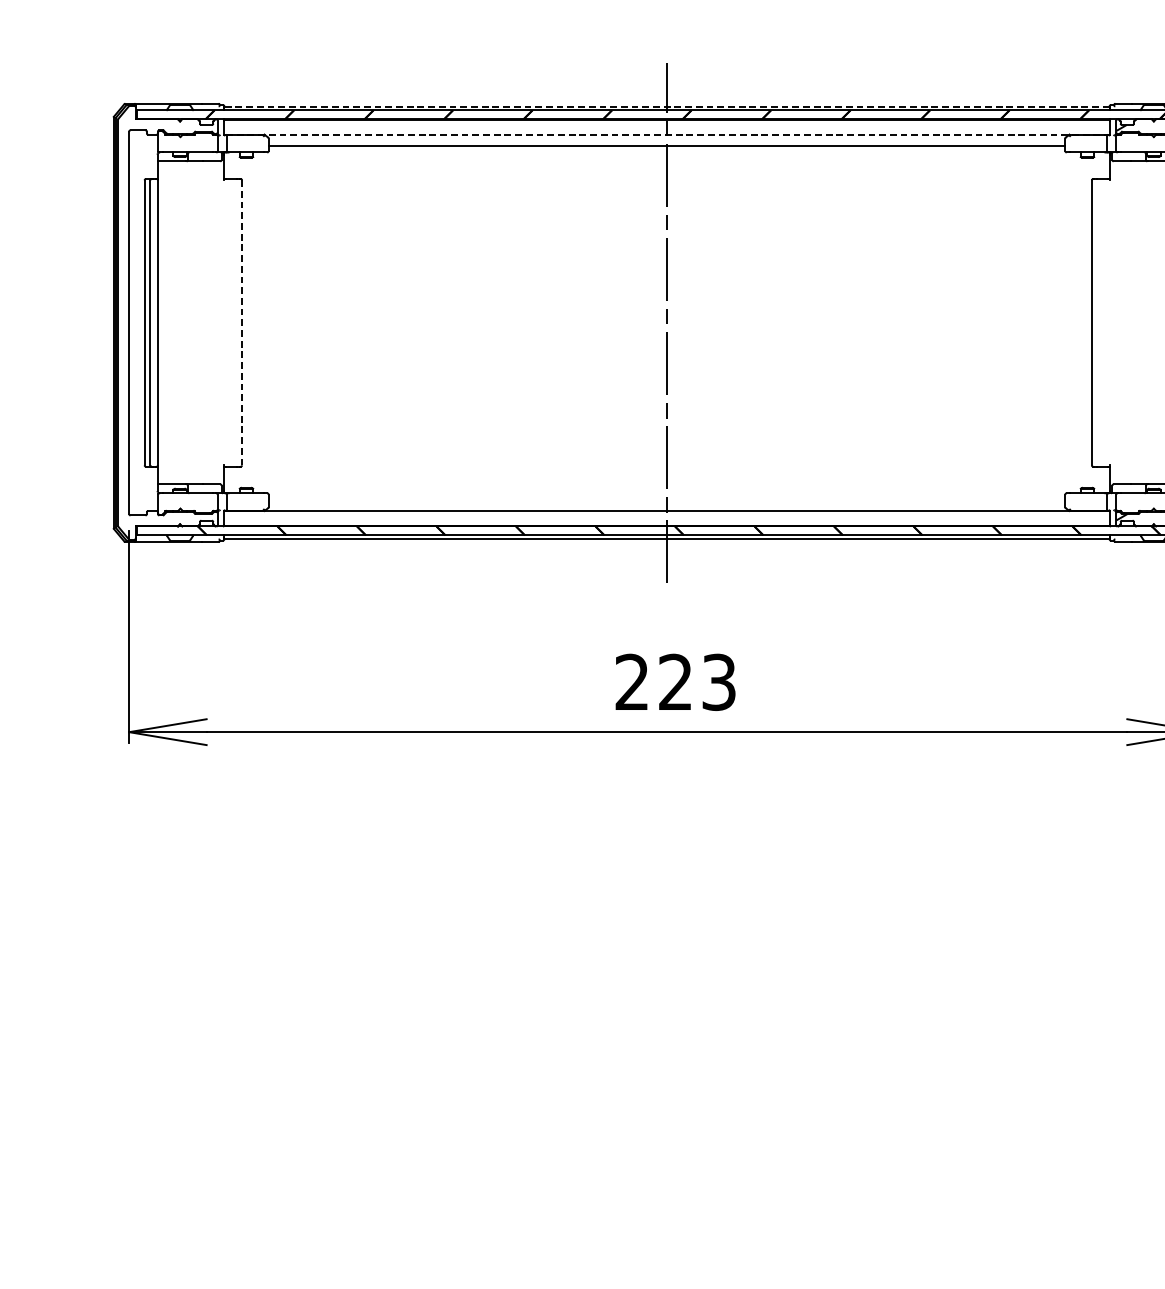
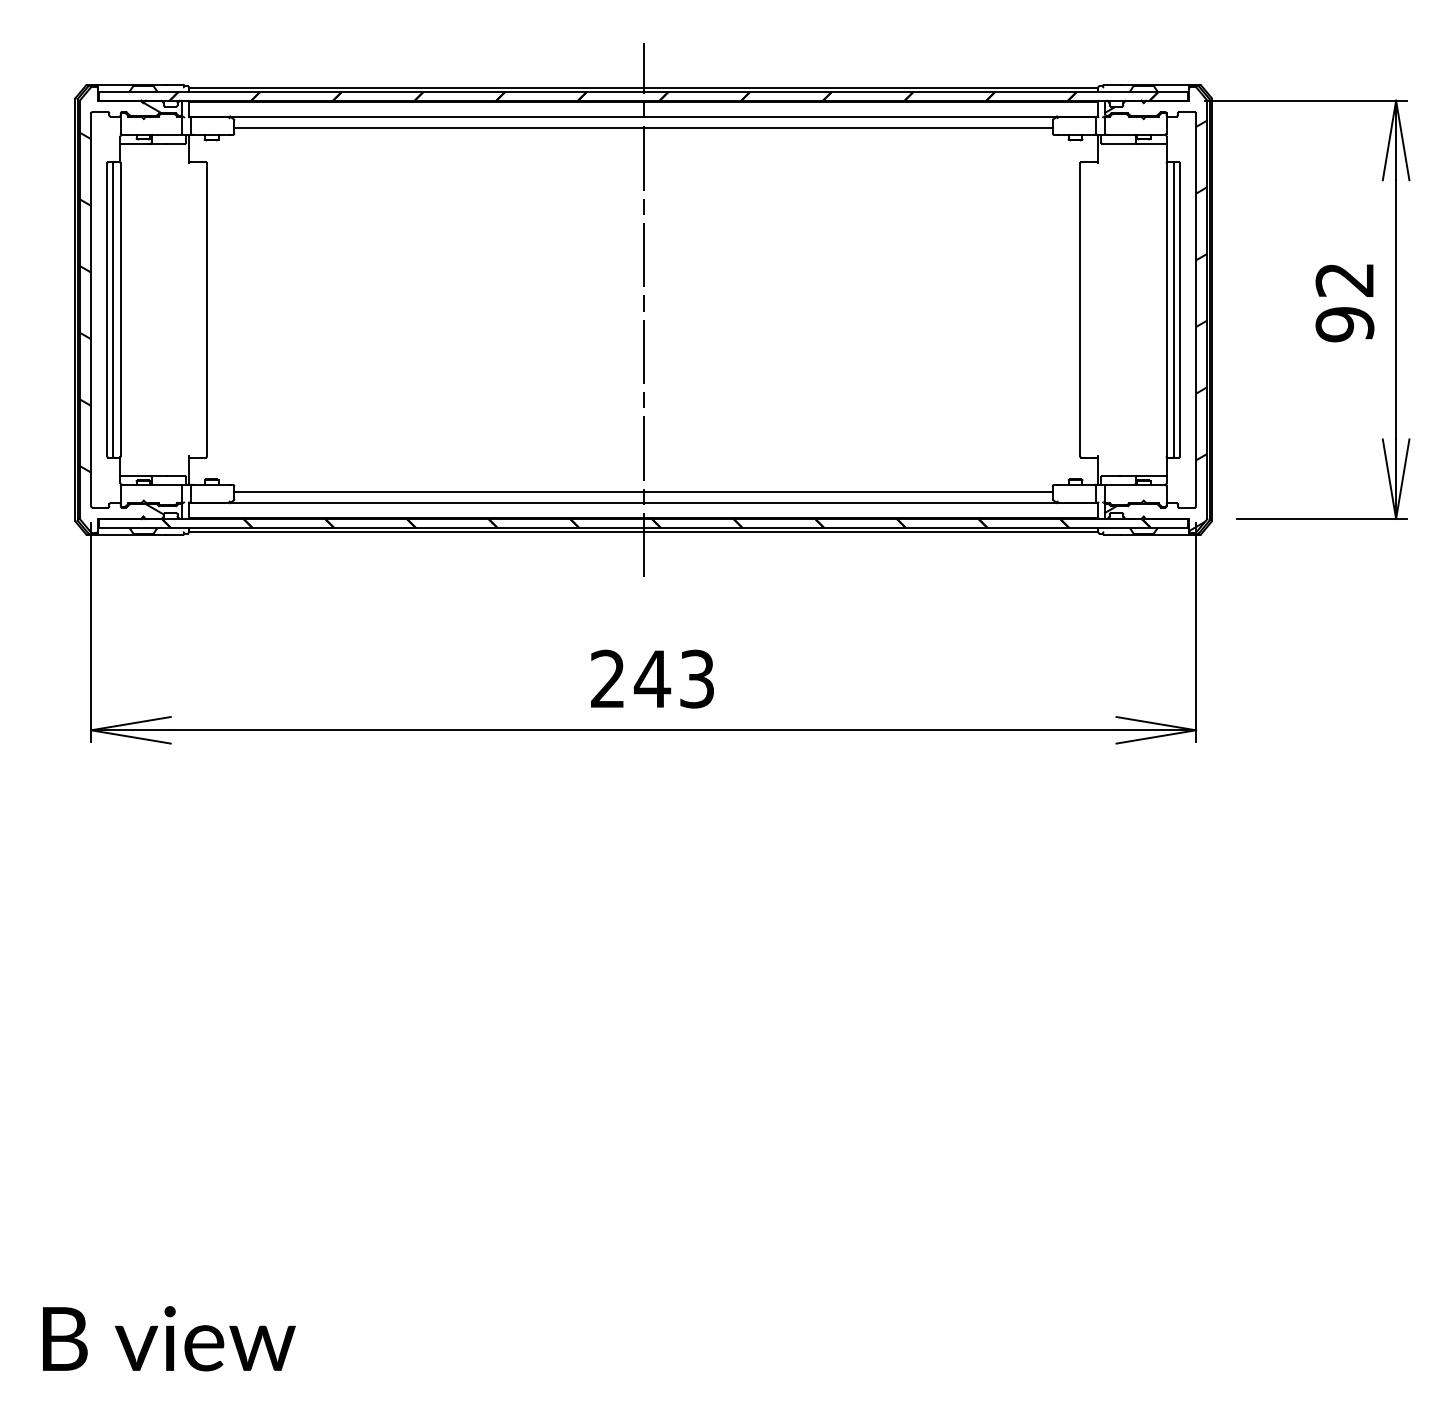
line: (666, 106) -> (643, 87), dashed -> solid
line: (666, 134) -> (643, 116), dashed -> solid
hatch: (158, 320) -> (121, 307), added
line: (242, 322) -> (207, 309), dashed -> solid
line: (666, 499) -> (643, 491), added
text: (675, 681) -> (652, 678), 223 -> 243

